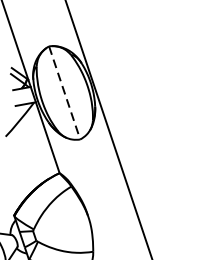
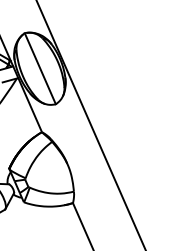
line: (64, 92) -> (40, 68), dashed -> solid

